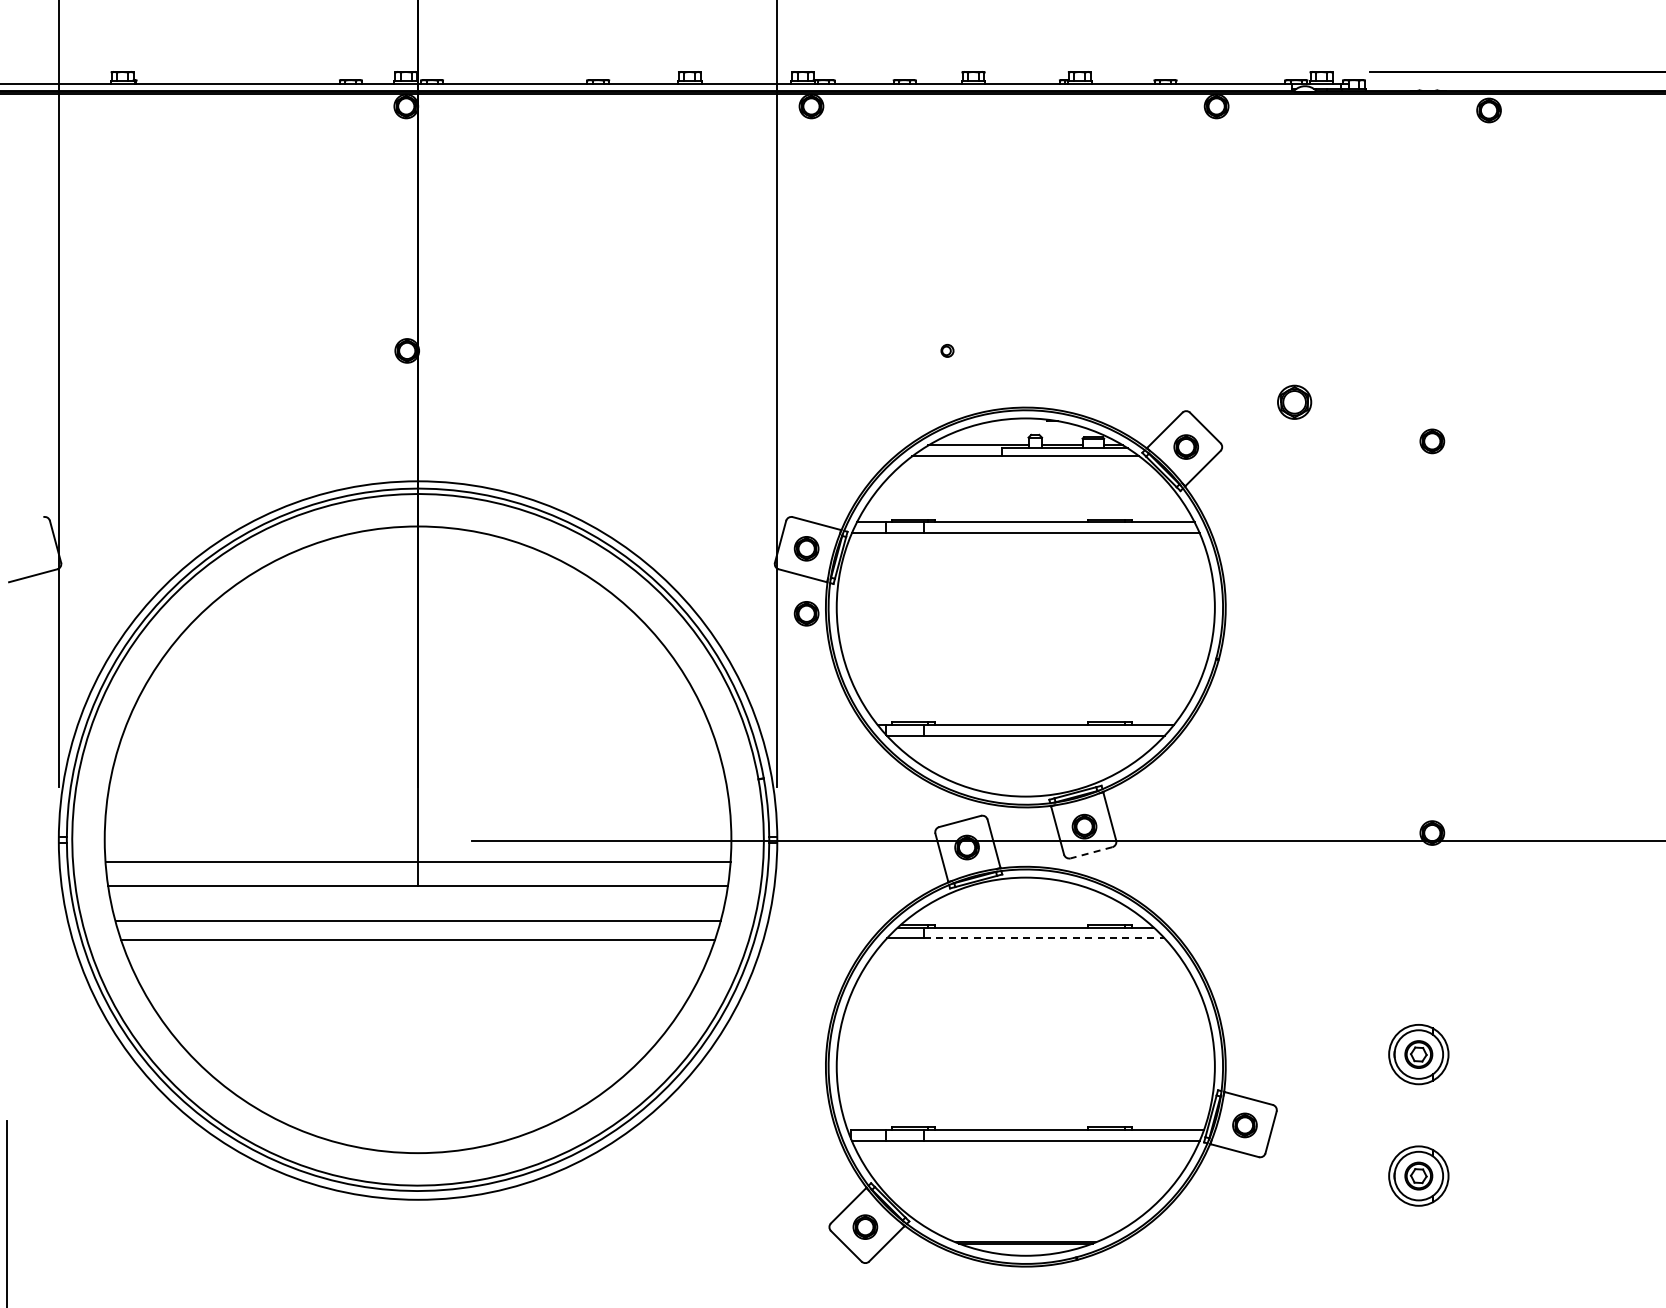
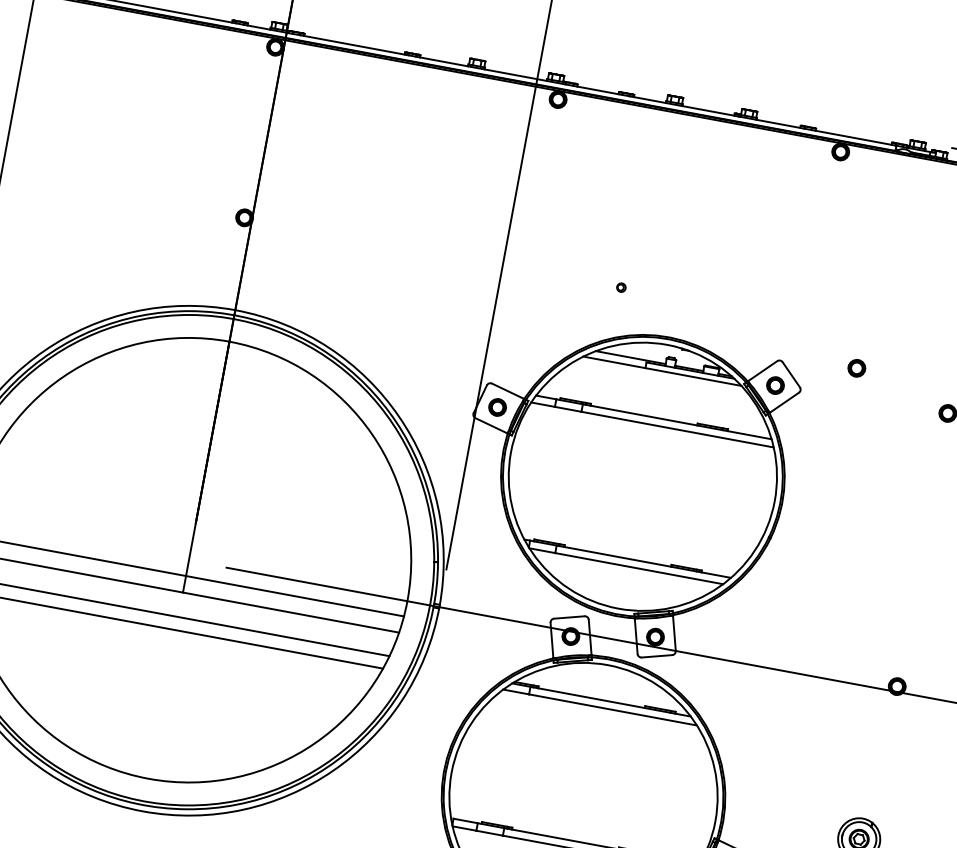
part: (1294, 401) -> (856, 367), size x0.71
part: (806, 613) -> (489, 452), removed
line: (1091, 852) -> (657, 656), dashed -> solid
line: (1044, 938) -> (613, 710), dashed -> solid

